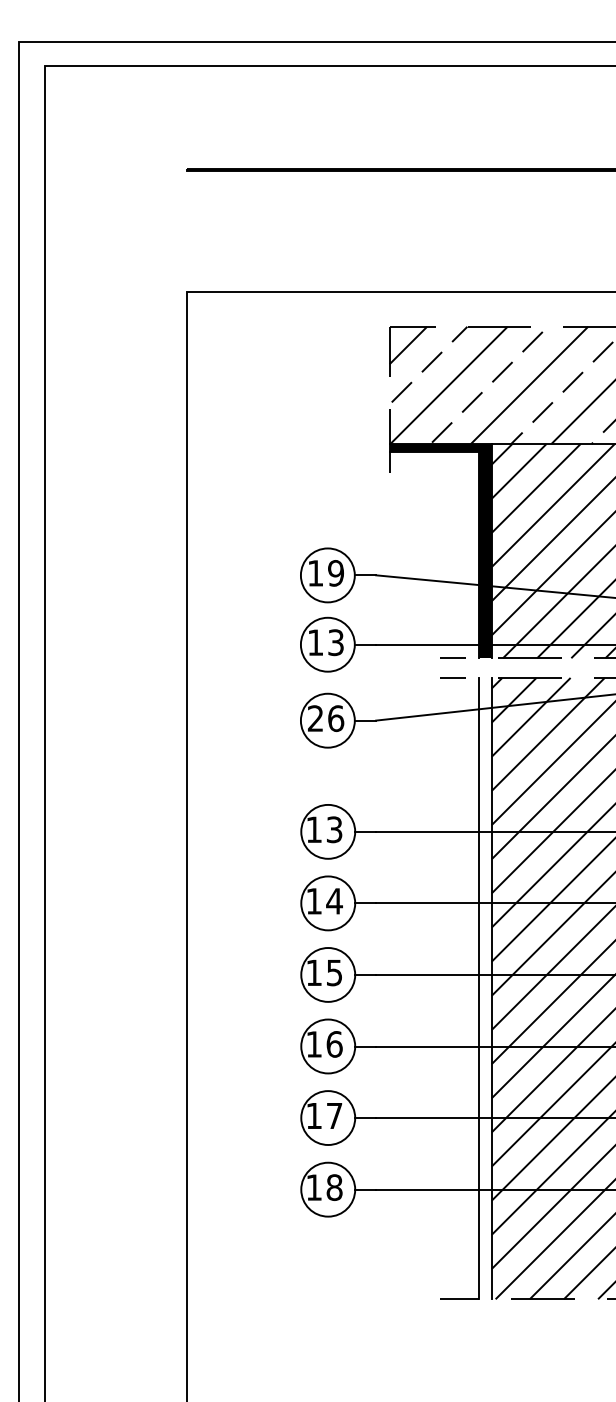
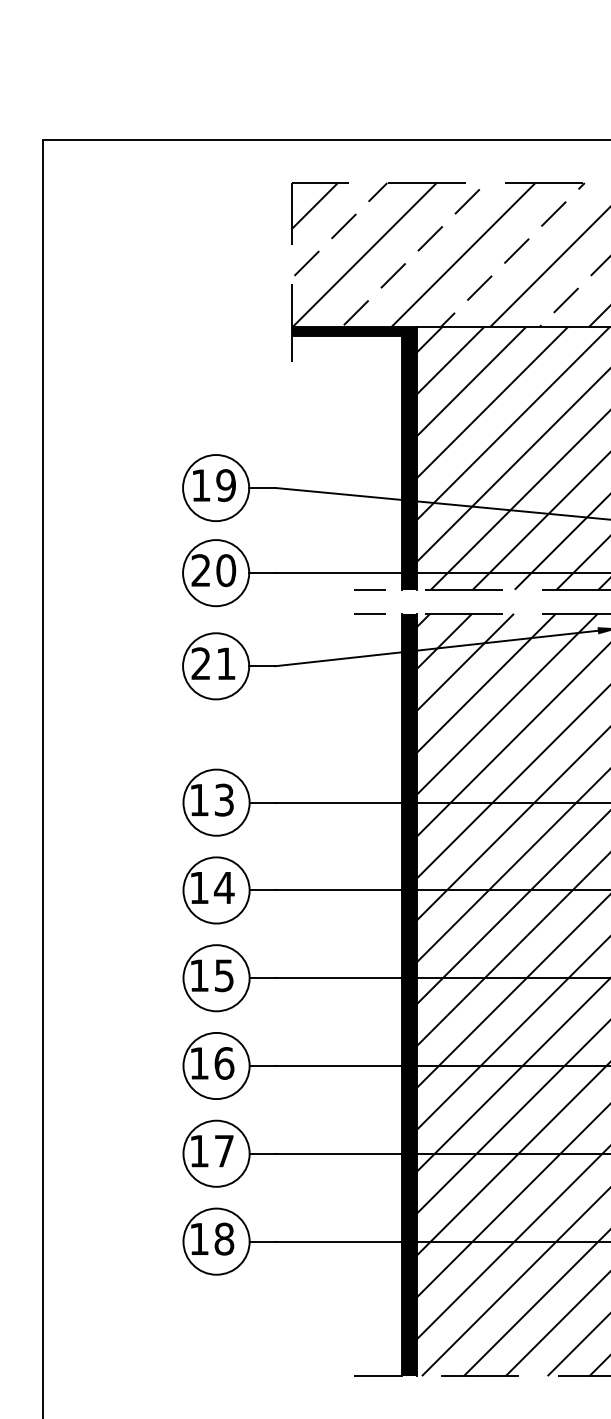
text: (326, 642) -> (214, 570), 13 -> 20
text: (336, 718) -> (226, 663), 26 -> 21
fill: (485, 988) -> (409, 994), added

